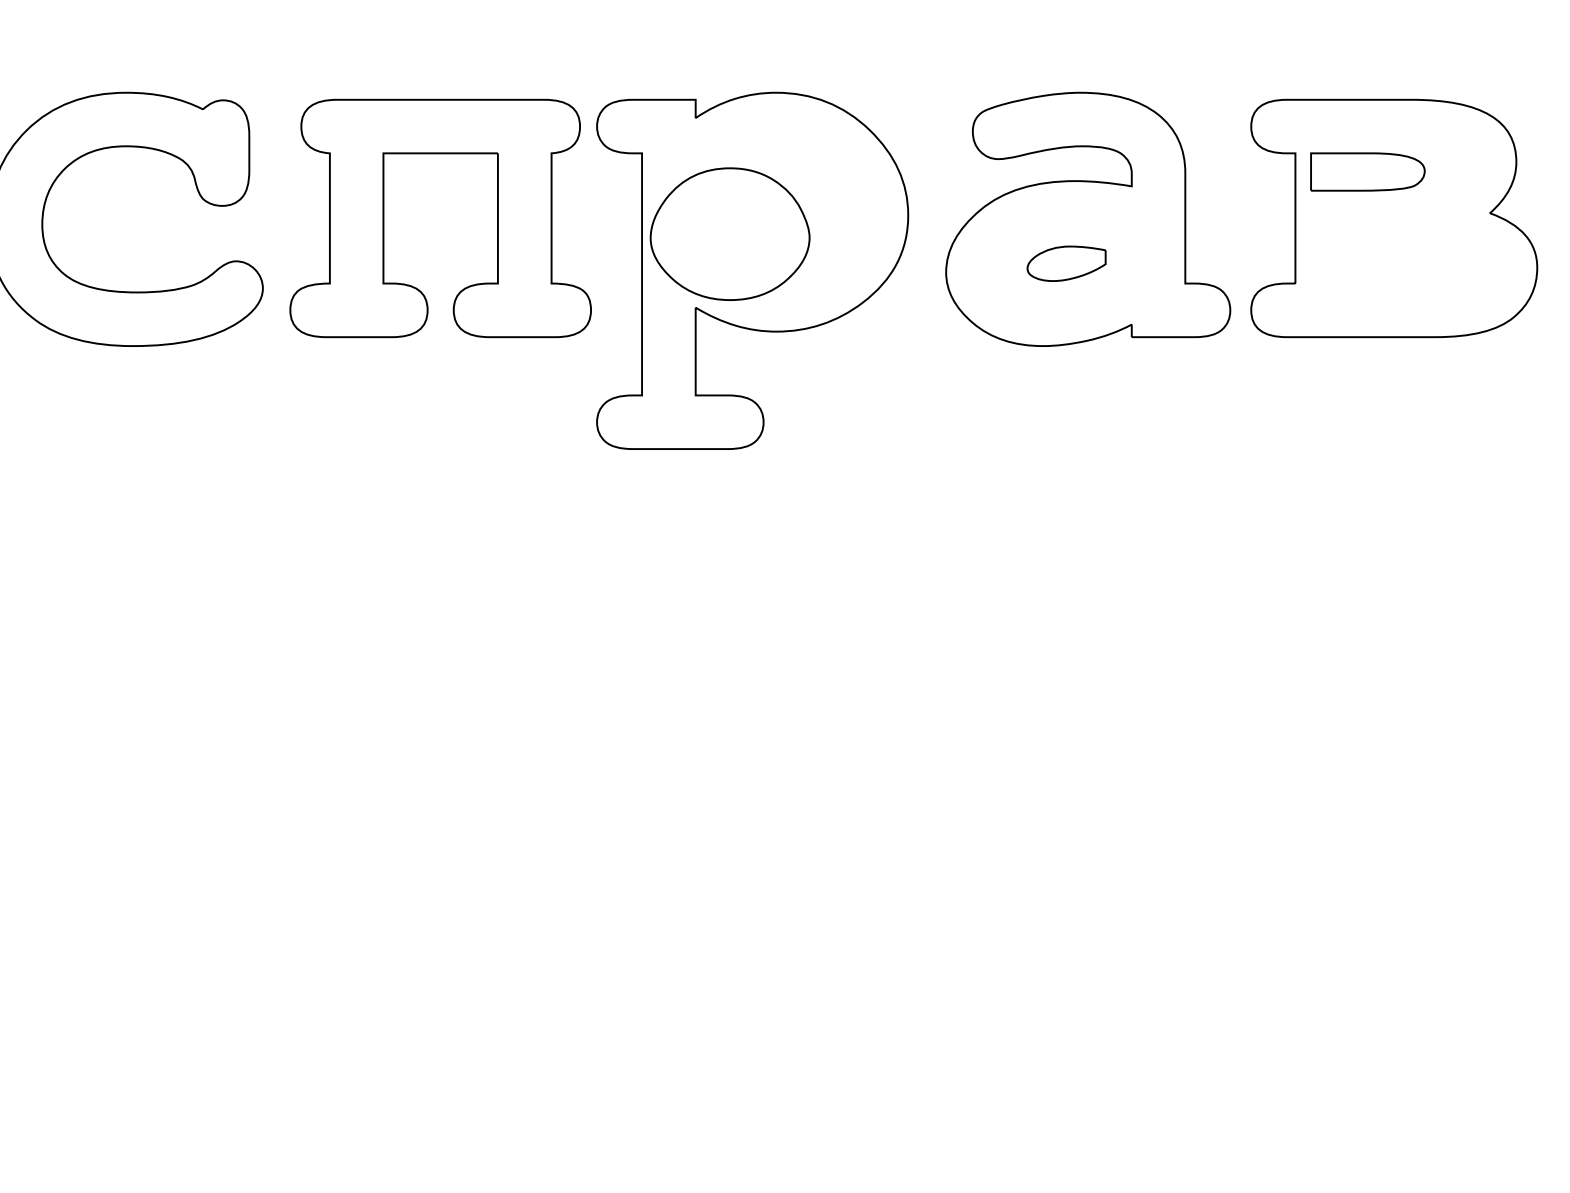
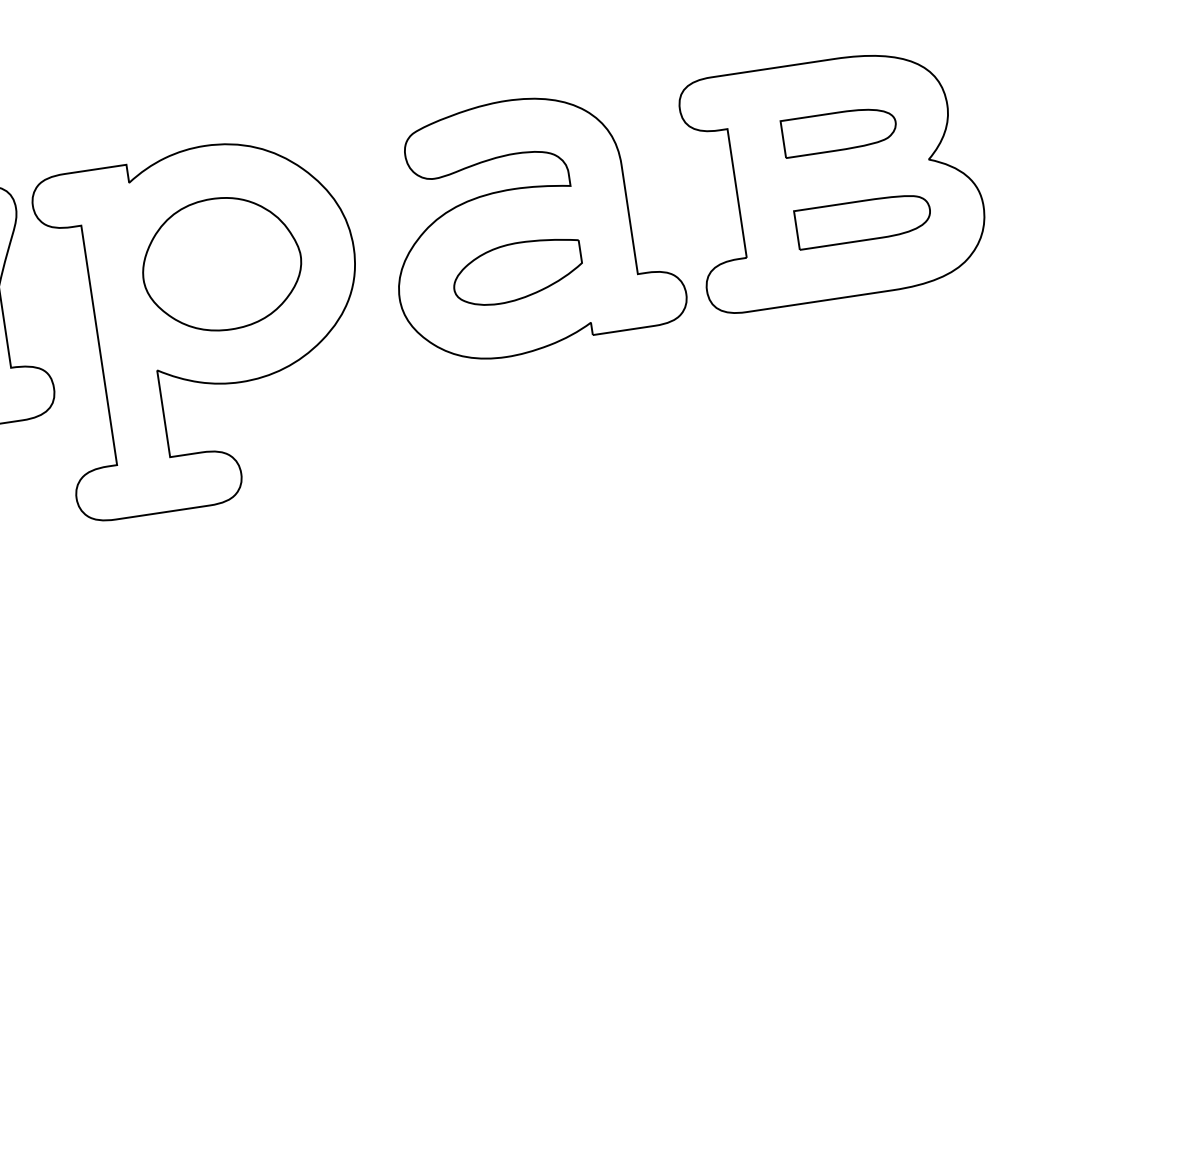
part: (1367, 171) -> (839, 130), moved
part: (729, 233) -> (220, 263), moved
part: (1066, 263) -> (517, 271), size x1.67
part: (1416, 263) -> (863, 220), added

